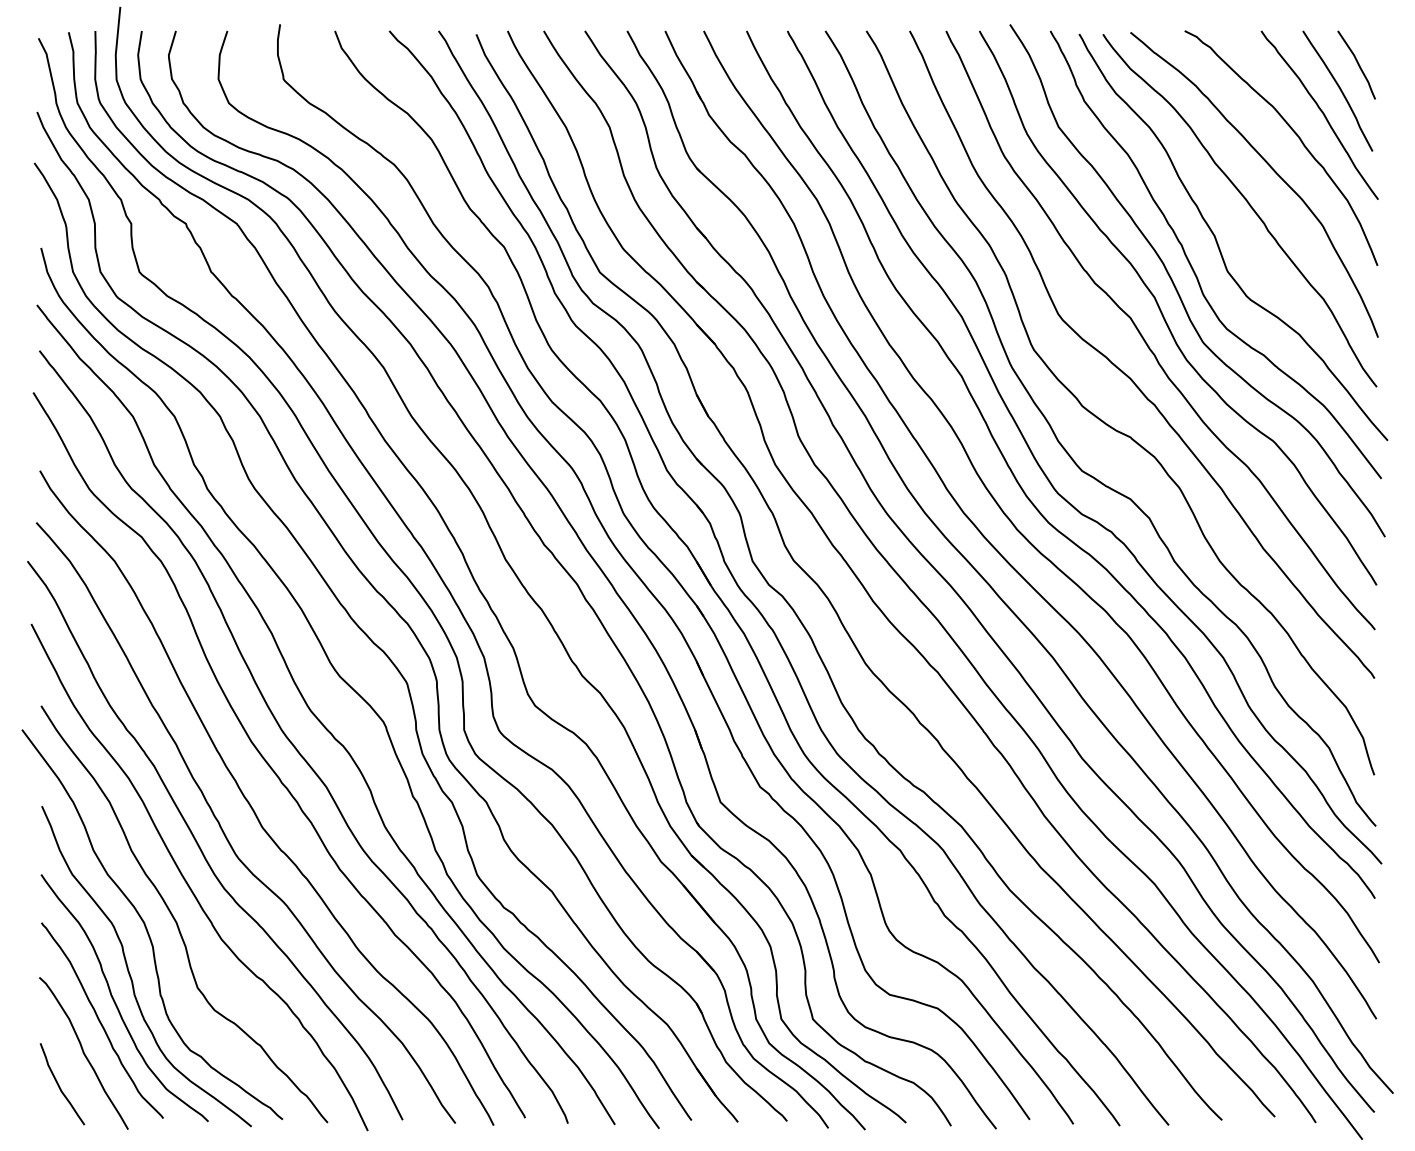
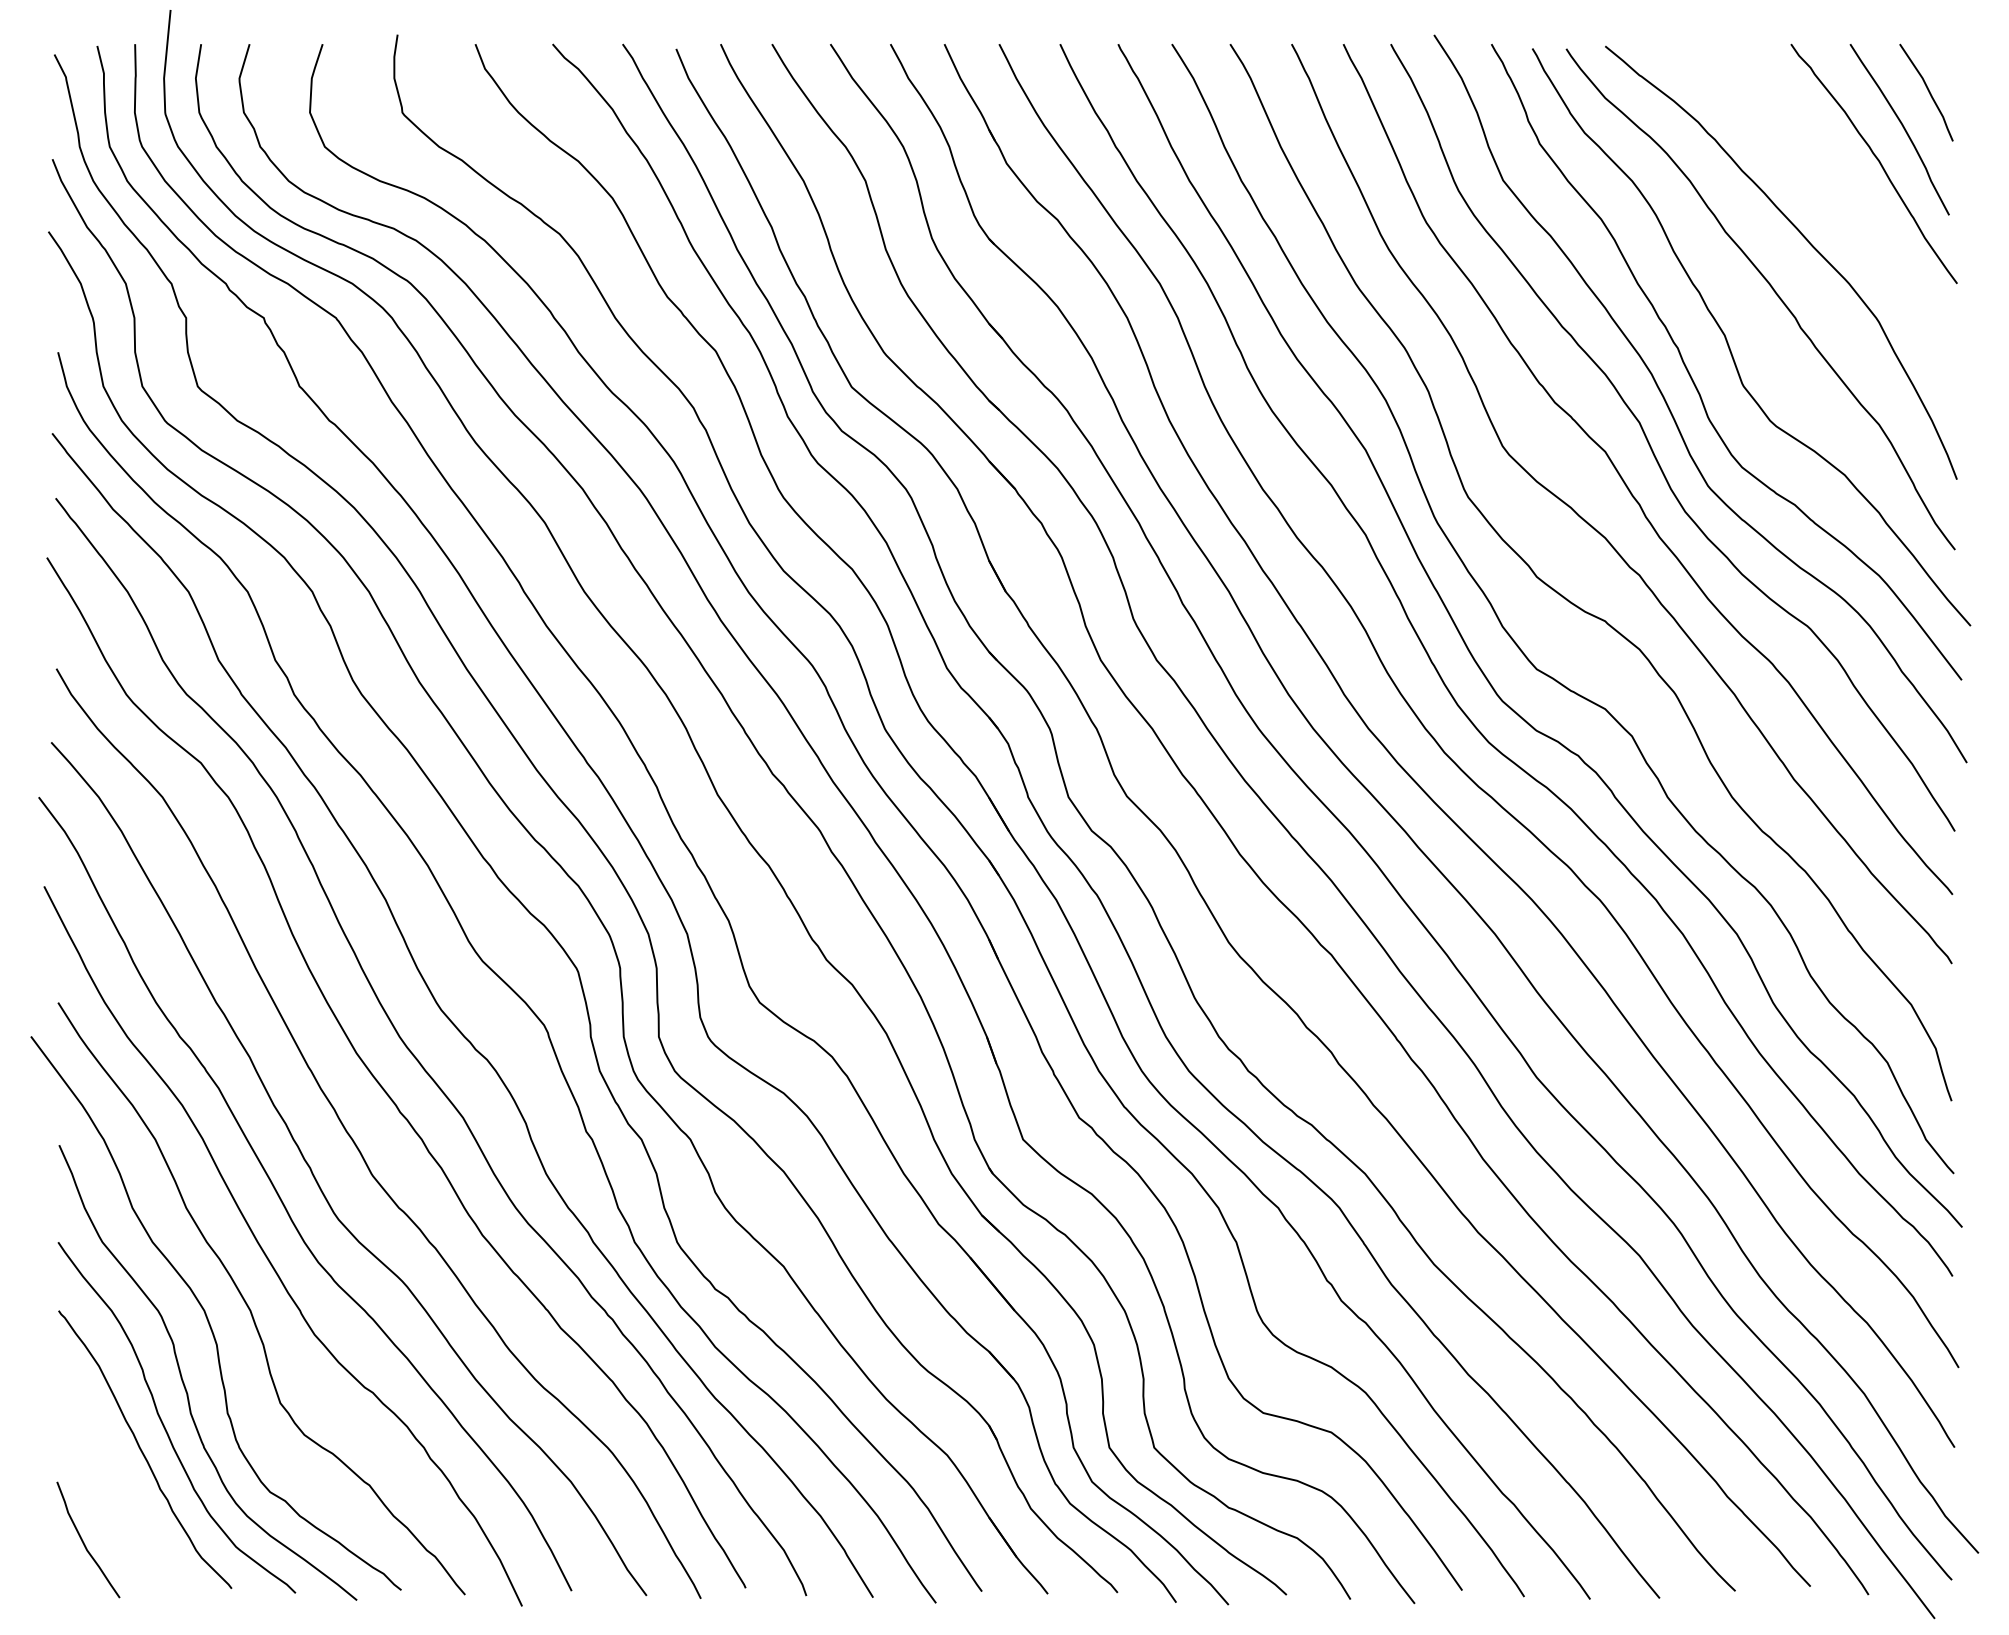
curve: (1297, 136) -> (1842, 194), removed
curve: (83, 1053) -> (118, 1496), removed

